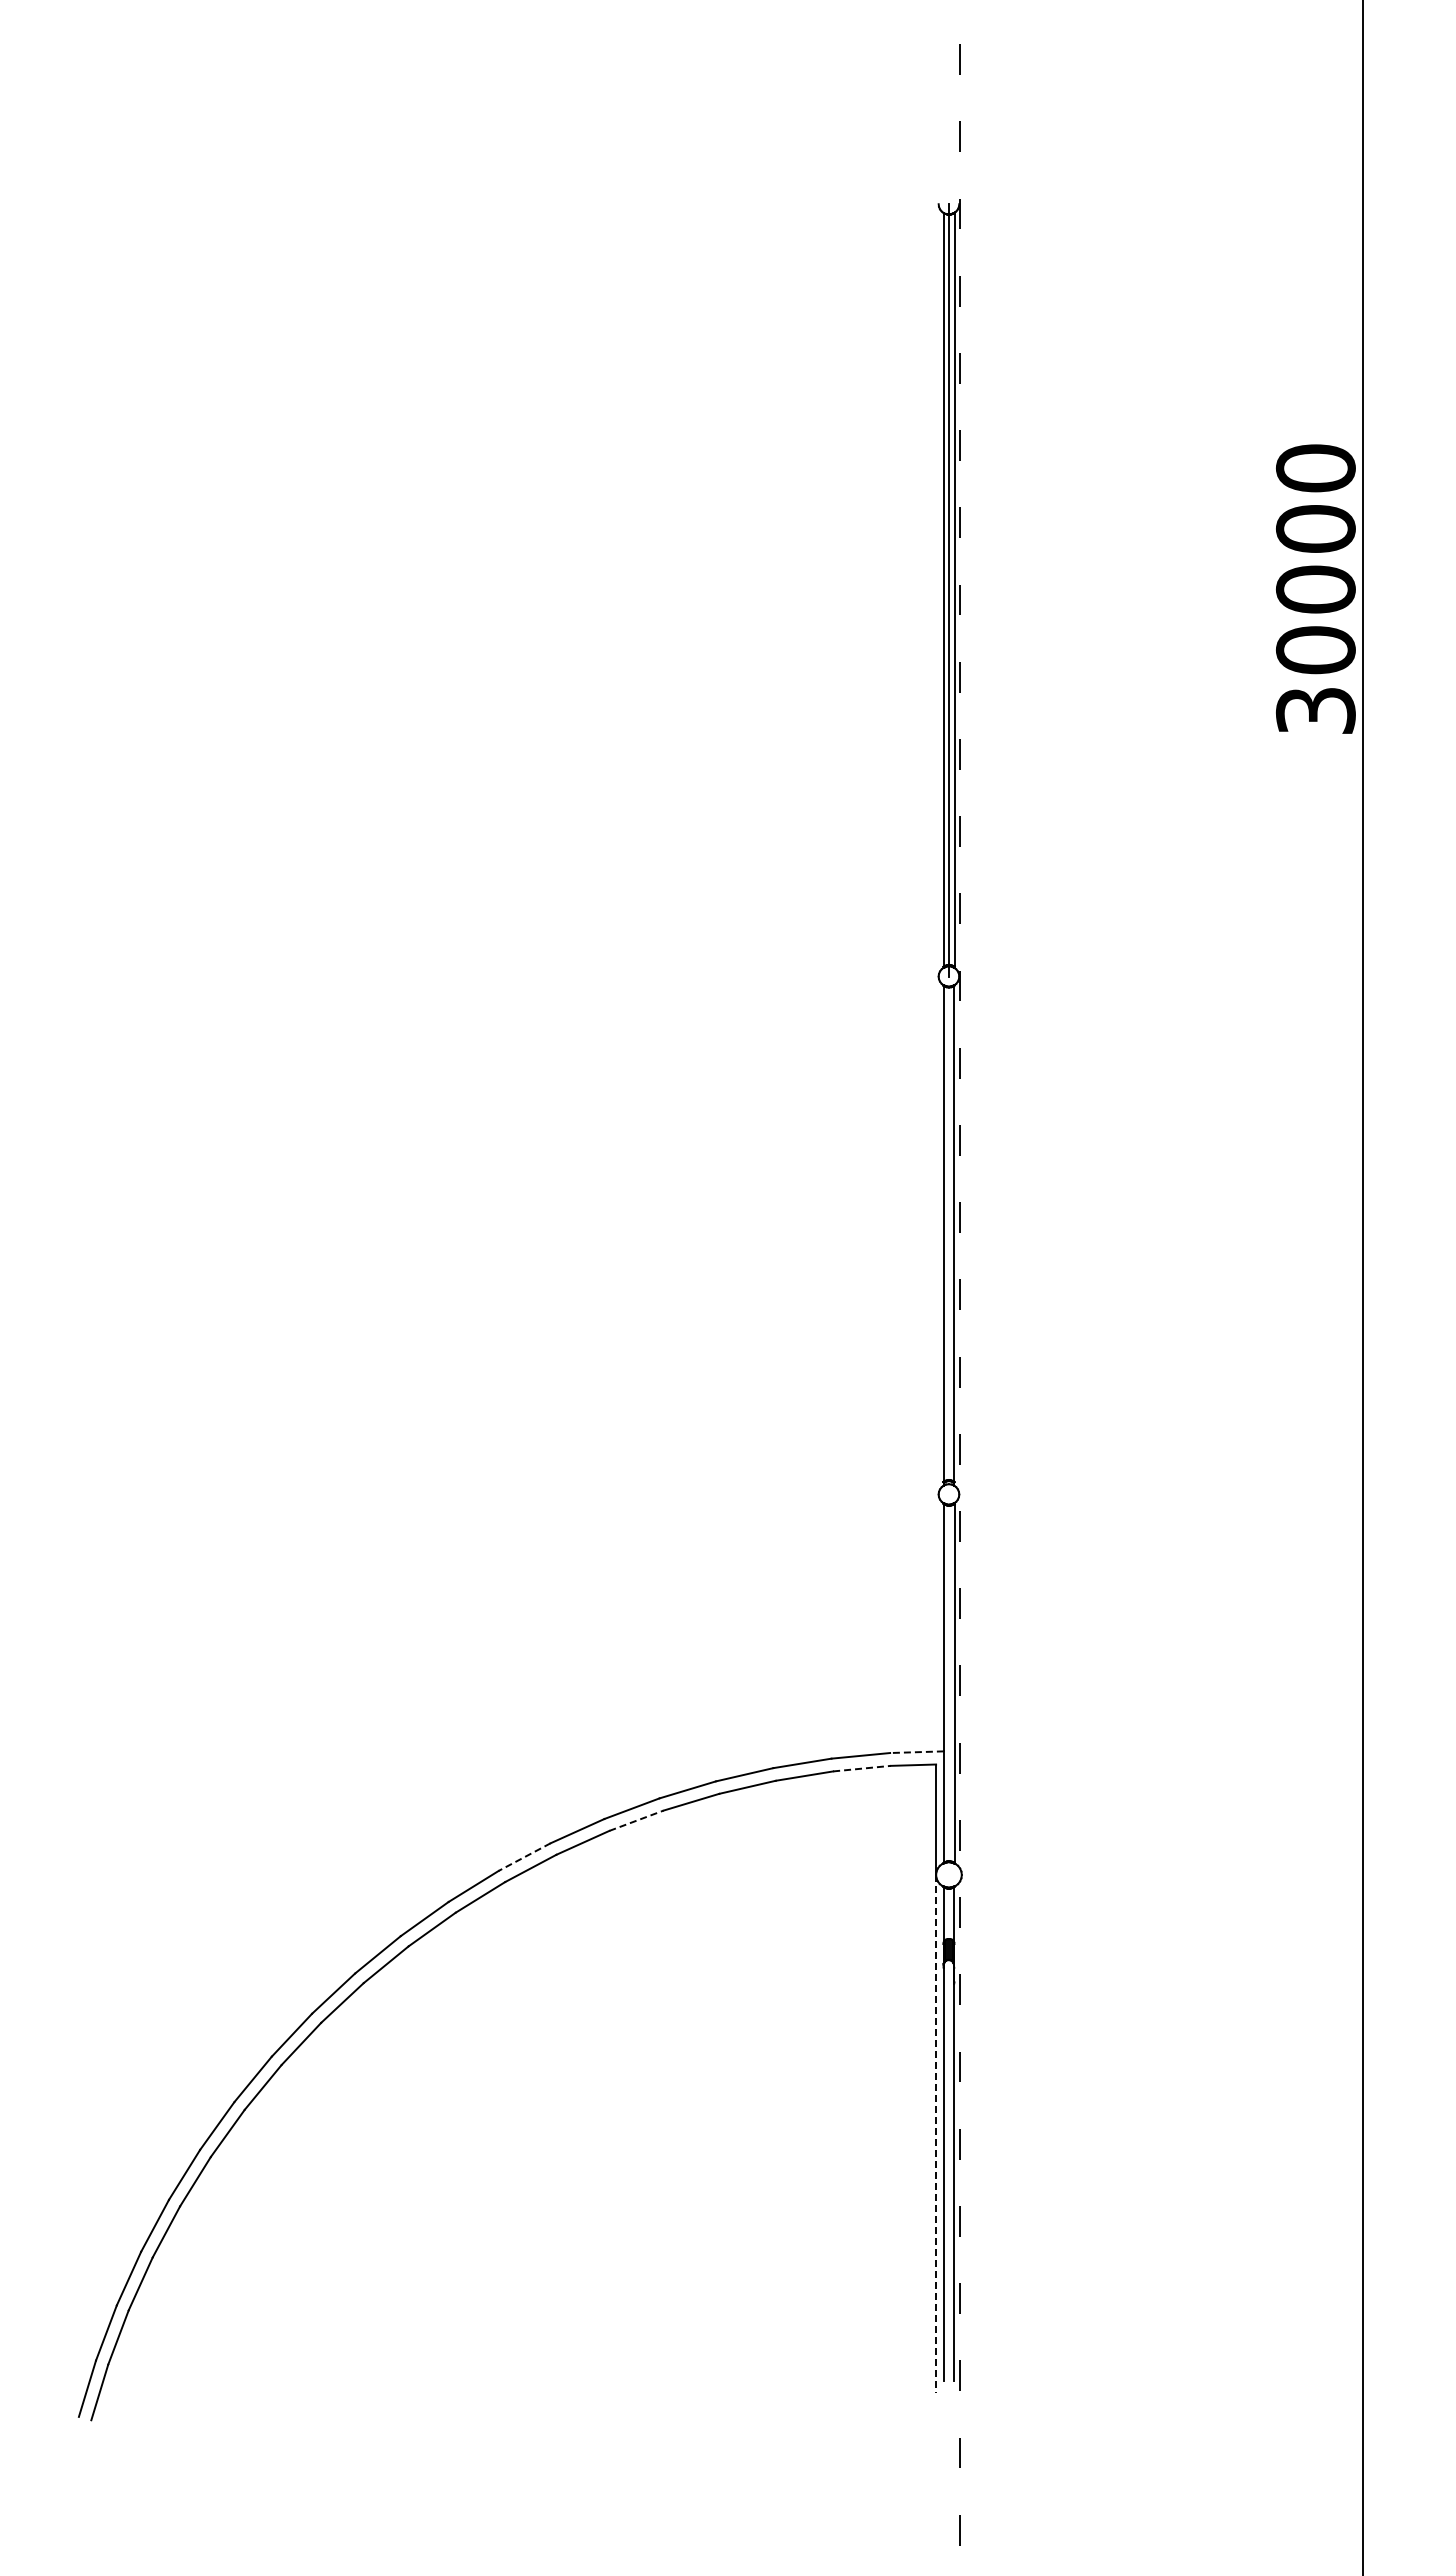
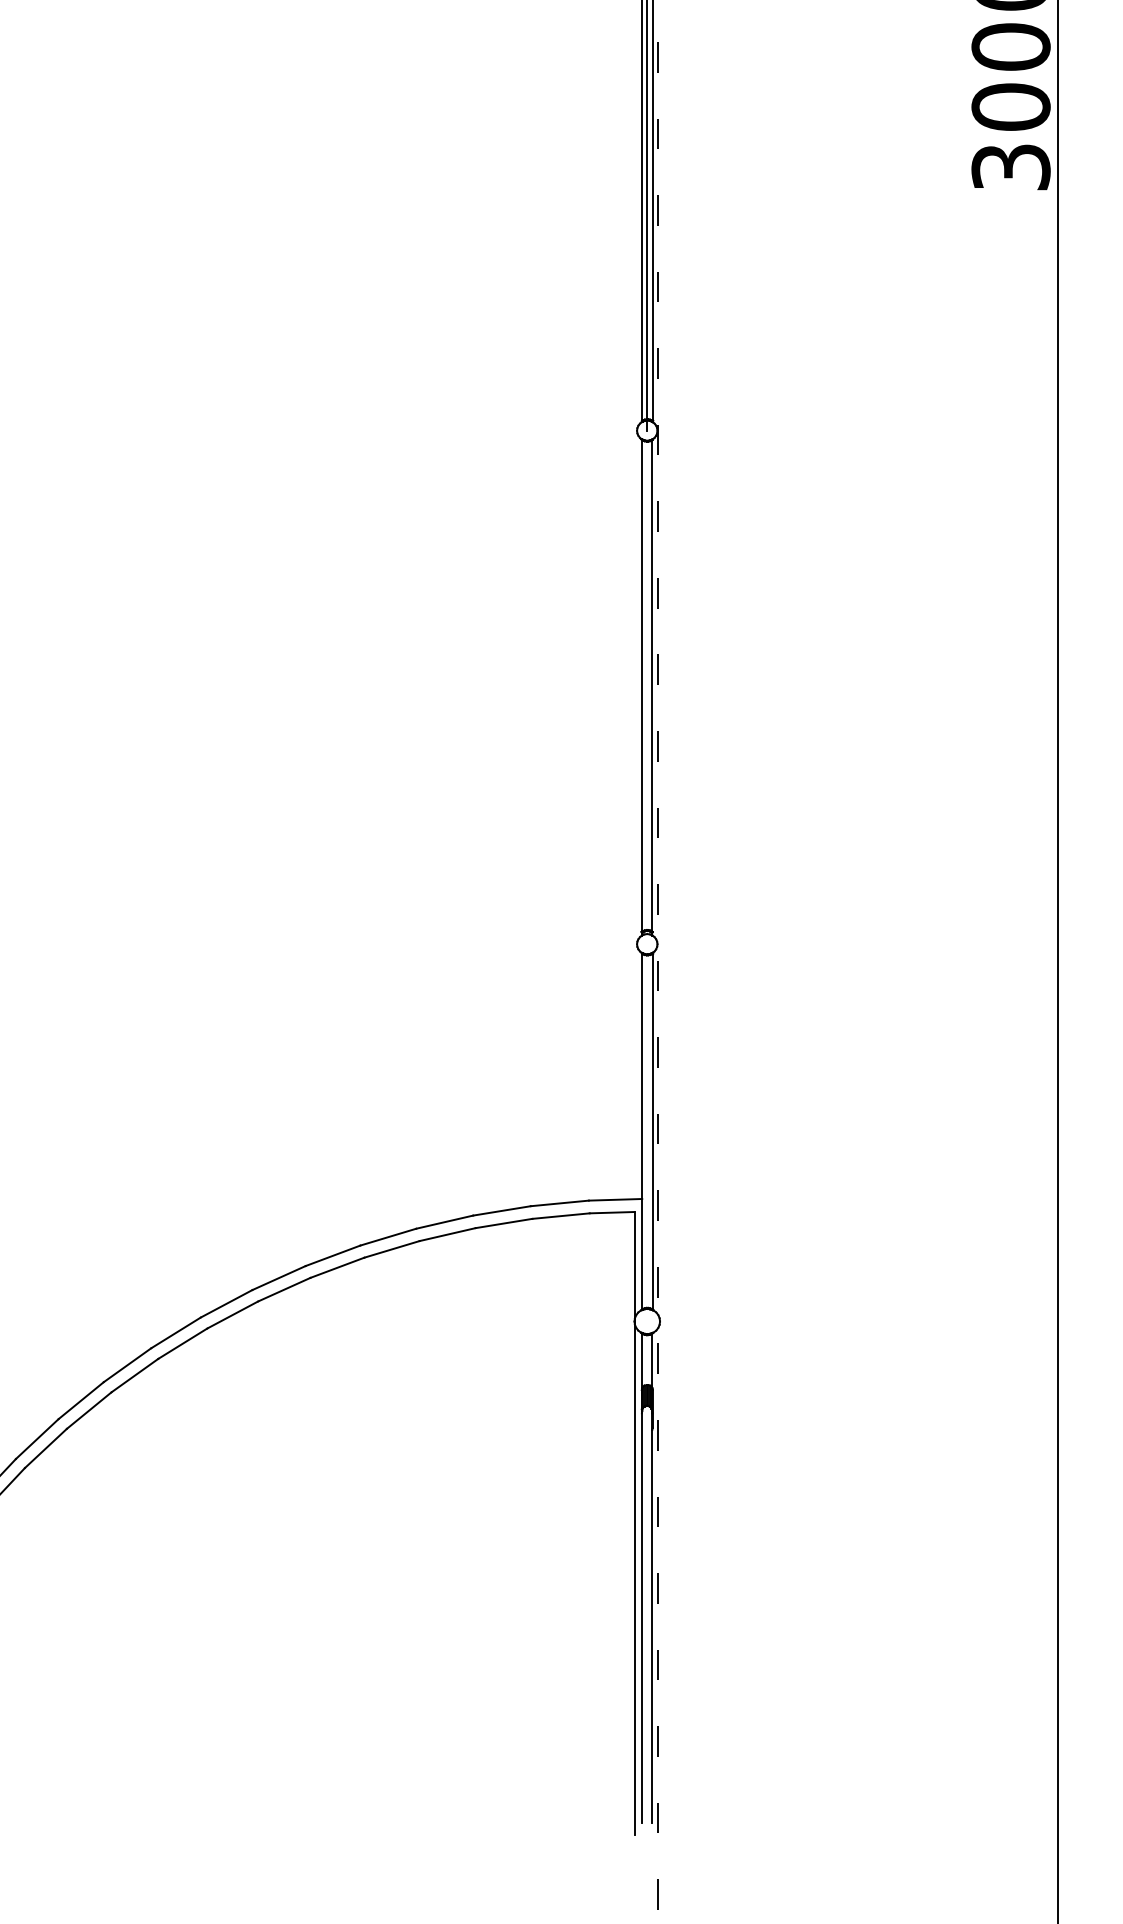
line: (916, 1752) -> (615, 1200), dashed -> solid
line: (862, 1768) -> (561, 1215), dashed -> solid
line: (636, 1820) -> (337, 1267), dashed -> solid
line: (524, 1857) -> (226, 1304), dashed -> solid
line: (936, 2133) -> (634, 1577), dashed -> solid

